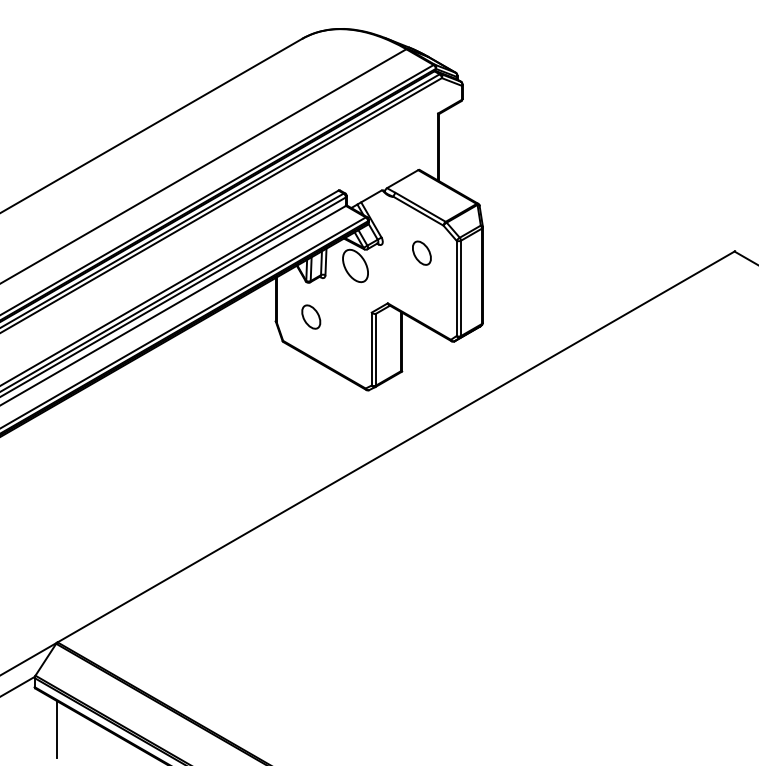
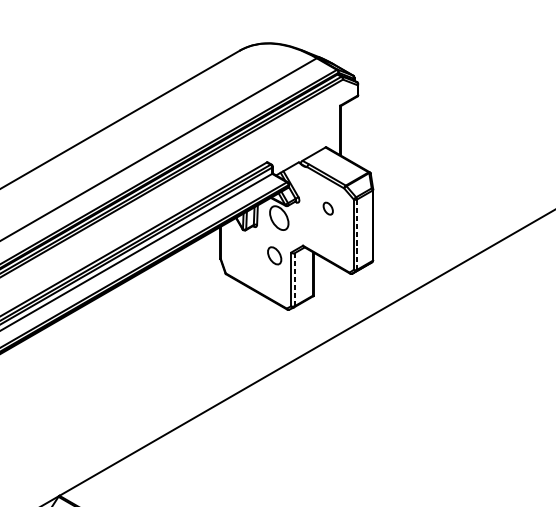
part: (421, 252) -> (327, 208), size x0.7
line: (461, 288) -> (357, 234), solid -> dashed
part: (311, 316) -> (274, 255), moved
line: (376, 349) -> (294, 279), solid -> dashed

